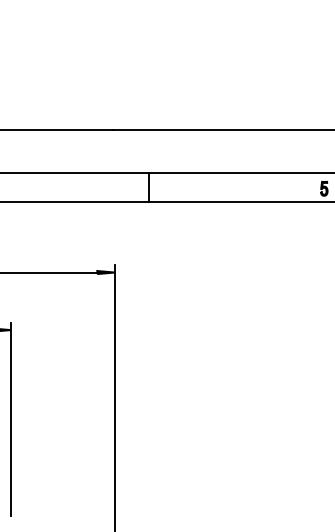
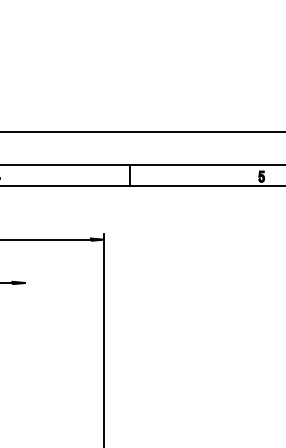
line: (10, 419) -> (25, 350), removed

